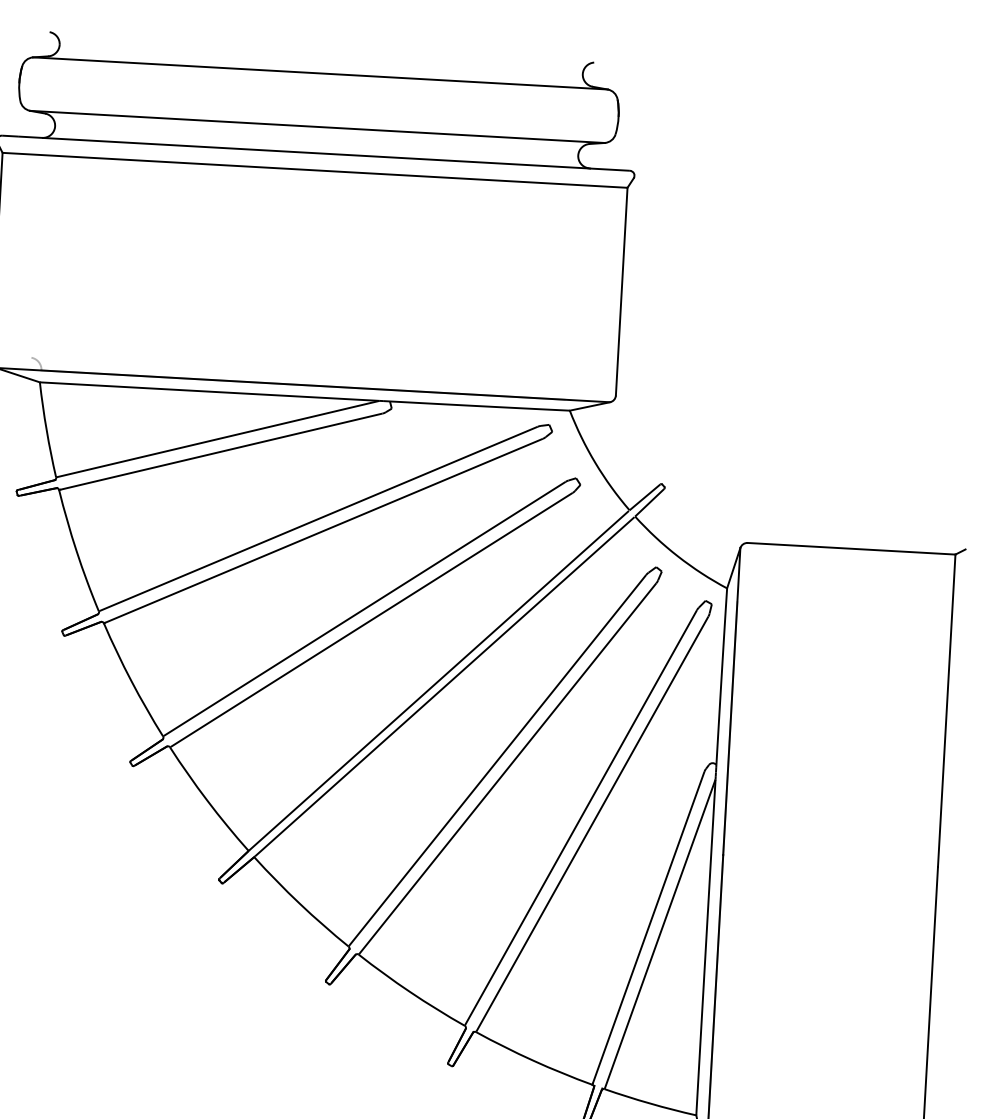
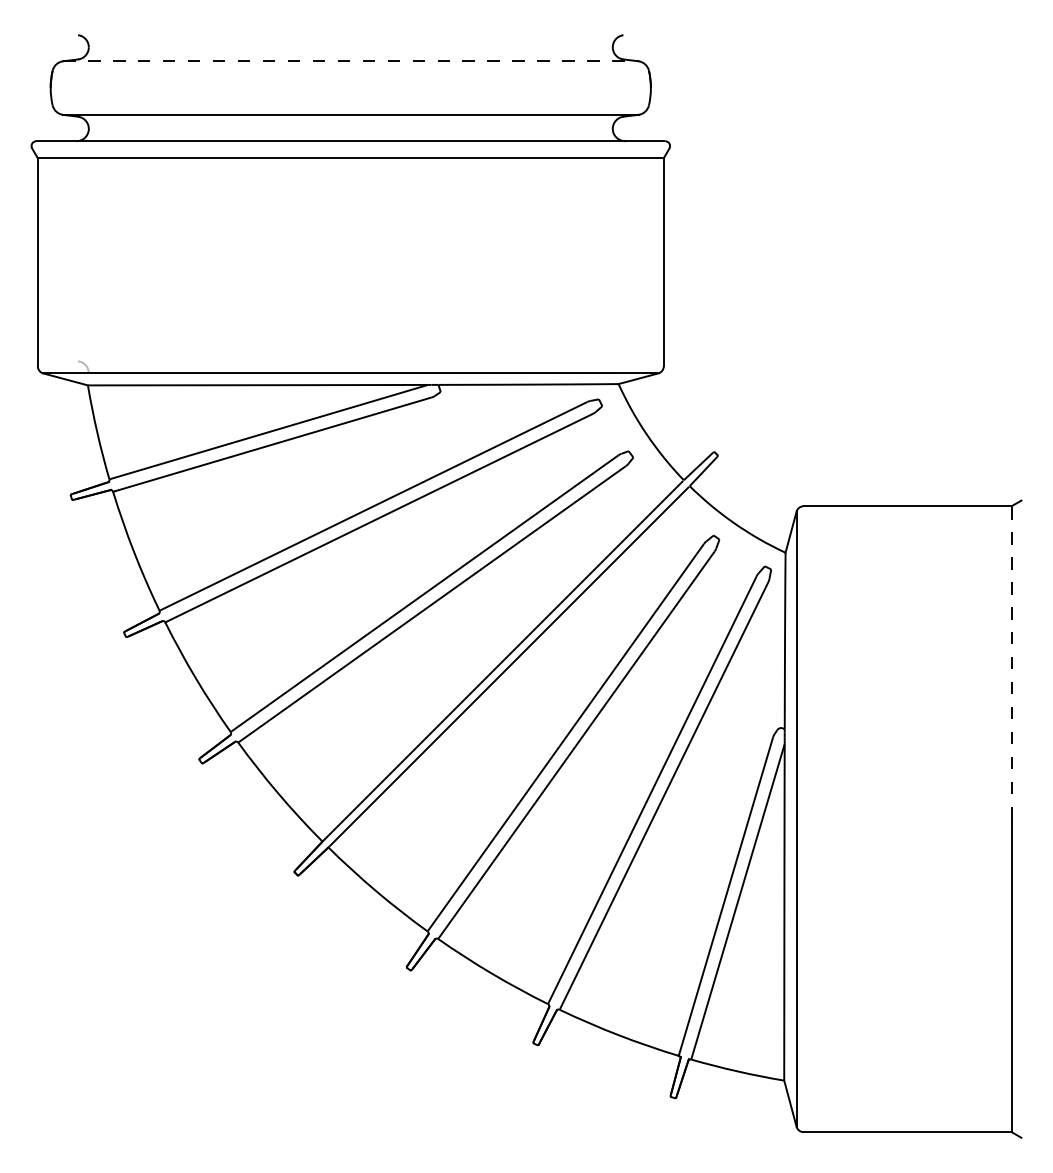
line: (320, 73) -> (350, 61), solid -> dashed
line: (946, 710) -> (1011, 662), solid -> dashed

